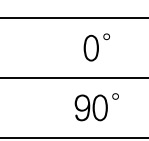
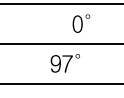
text: (97, 47) -> (81, 23), moved
text: (100, 107) -> (67, 63), 90° -> 97°

